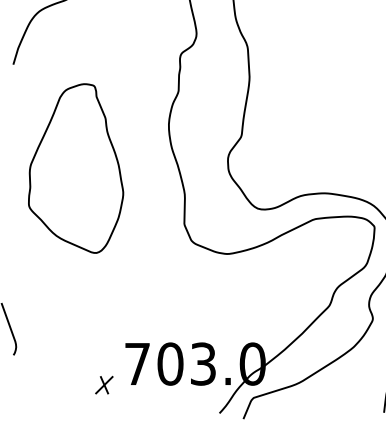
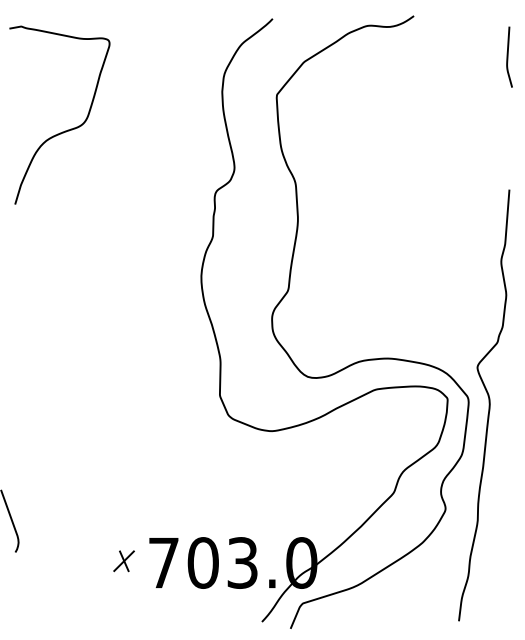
part: (75, 168) -> (89, 328), removed
part: (103, 385) -> (123, 561), moved

